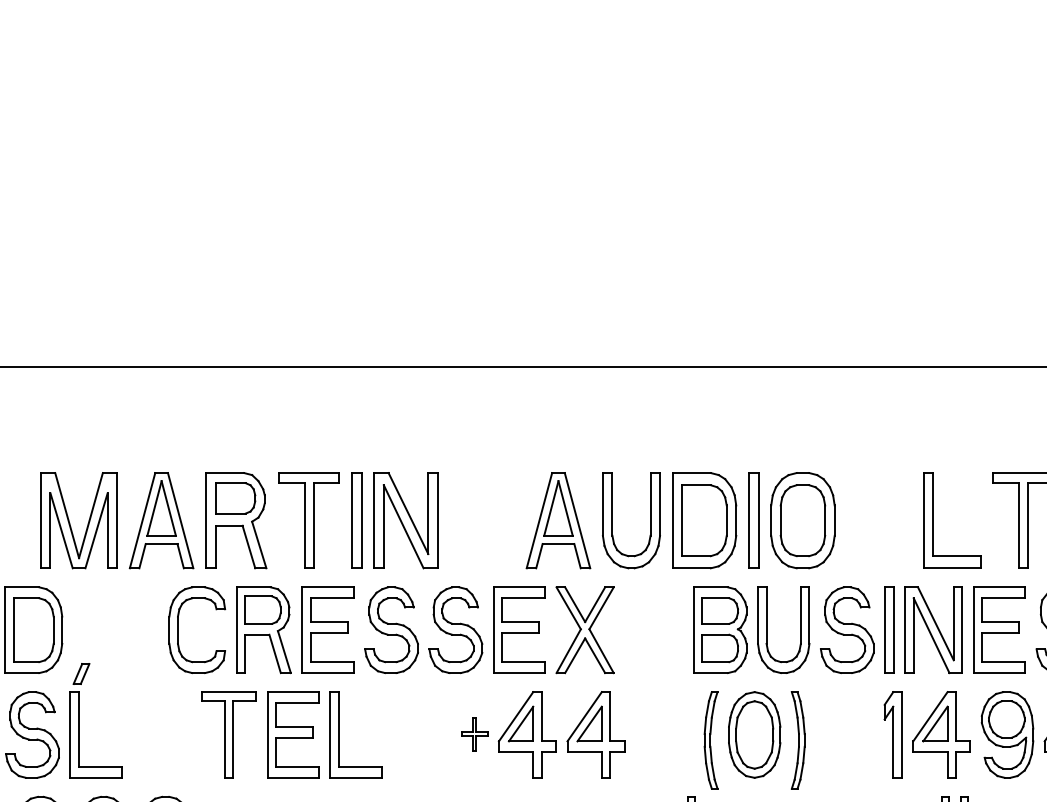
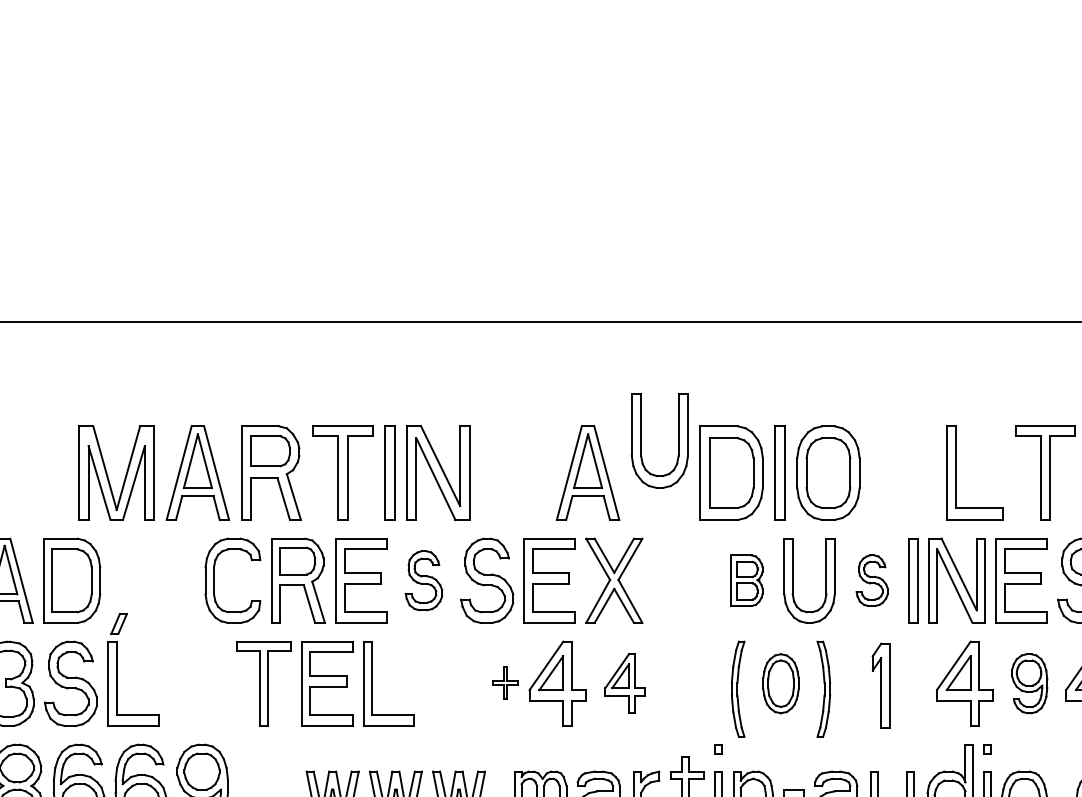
part: (612, 520) -> (641, 440), moved
part: (391, 629) -> (423, 580), size x0.7
part: (719, 629) -> (746, 580), size x0.6
part: (847, 629) -> (872, 580), size x0.6
part: (595, 734) -> (624, 683), size x0.7
part: (754, 734) -> (780, 683), size x0.7
part: (892, 734) -> (880, 685), moved
part: (1007, 734) -> (1029, 683), size x0.7

